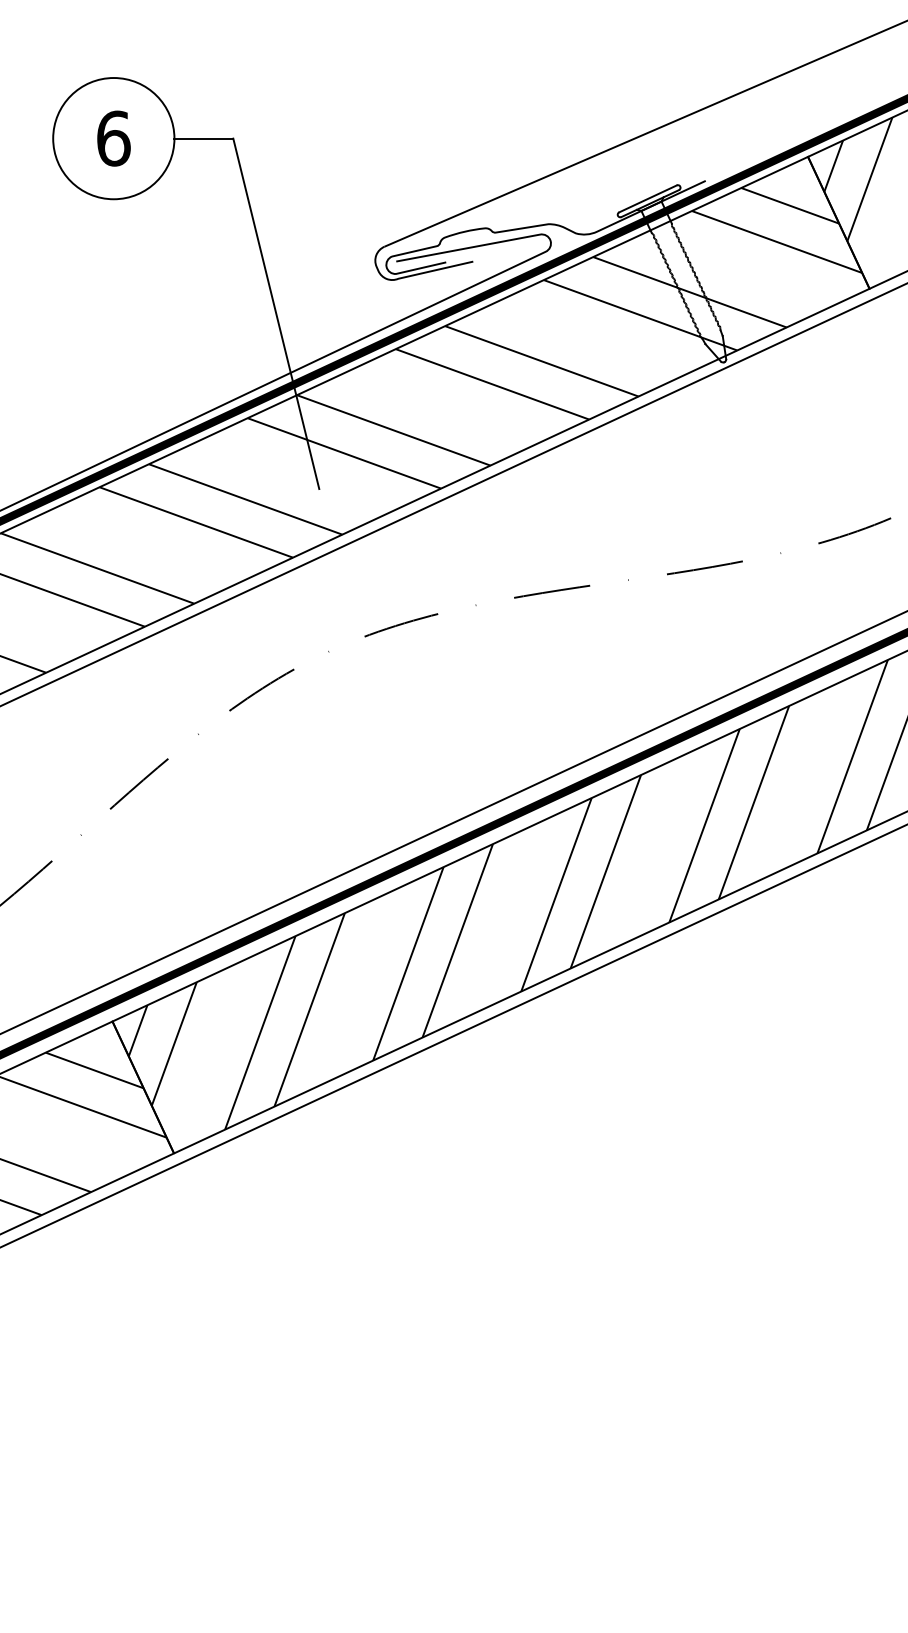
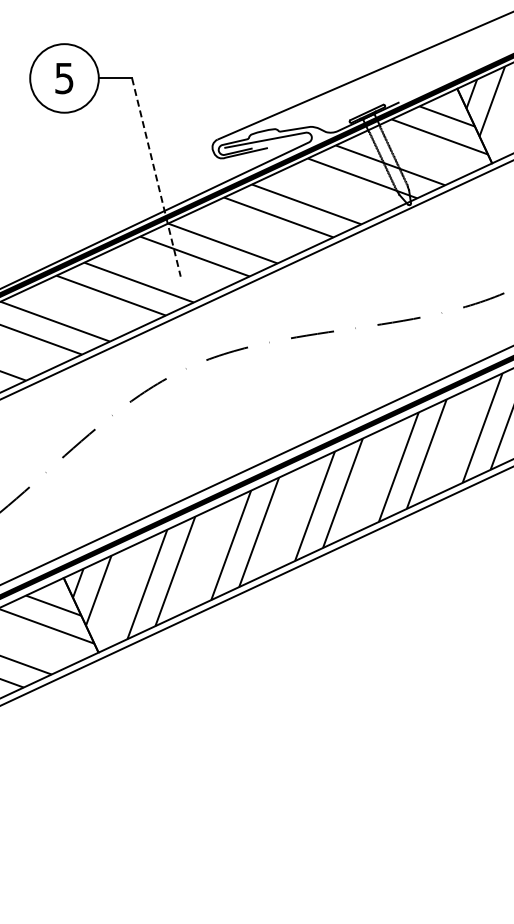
text: (113, 138) -> (64, 78), 6 -> 5
line: (276, 315) -> (156, 178), solid -> dashed

